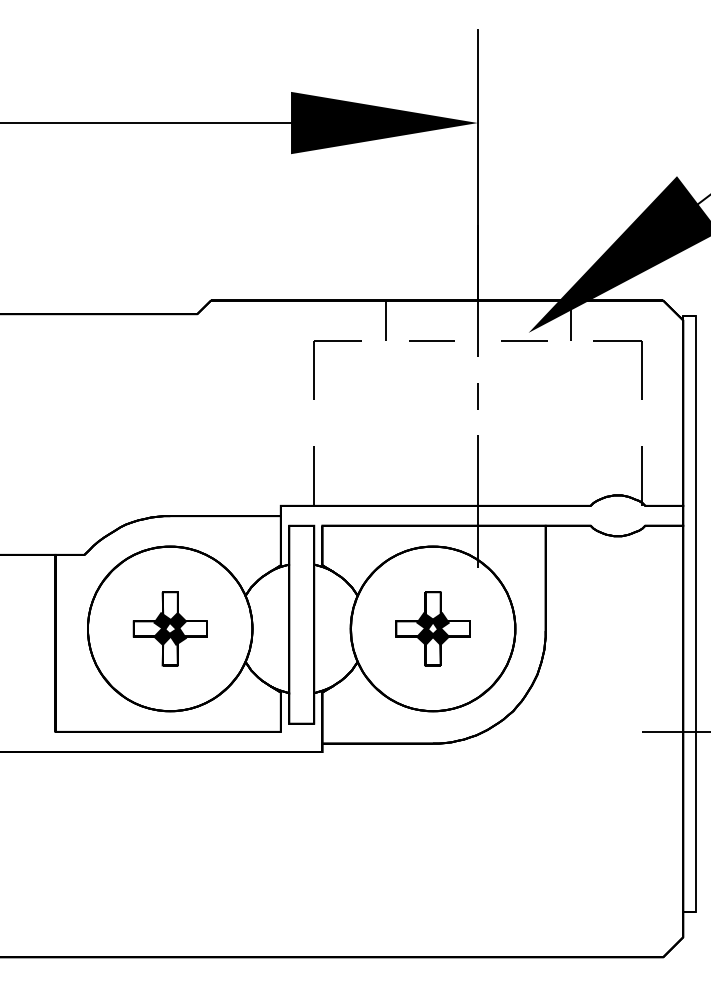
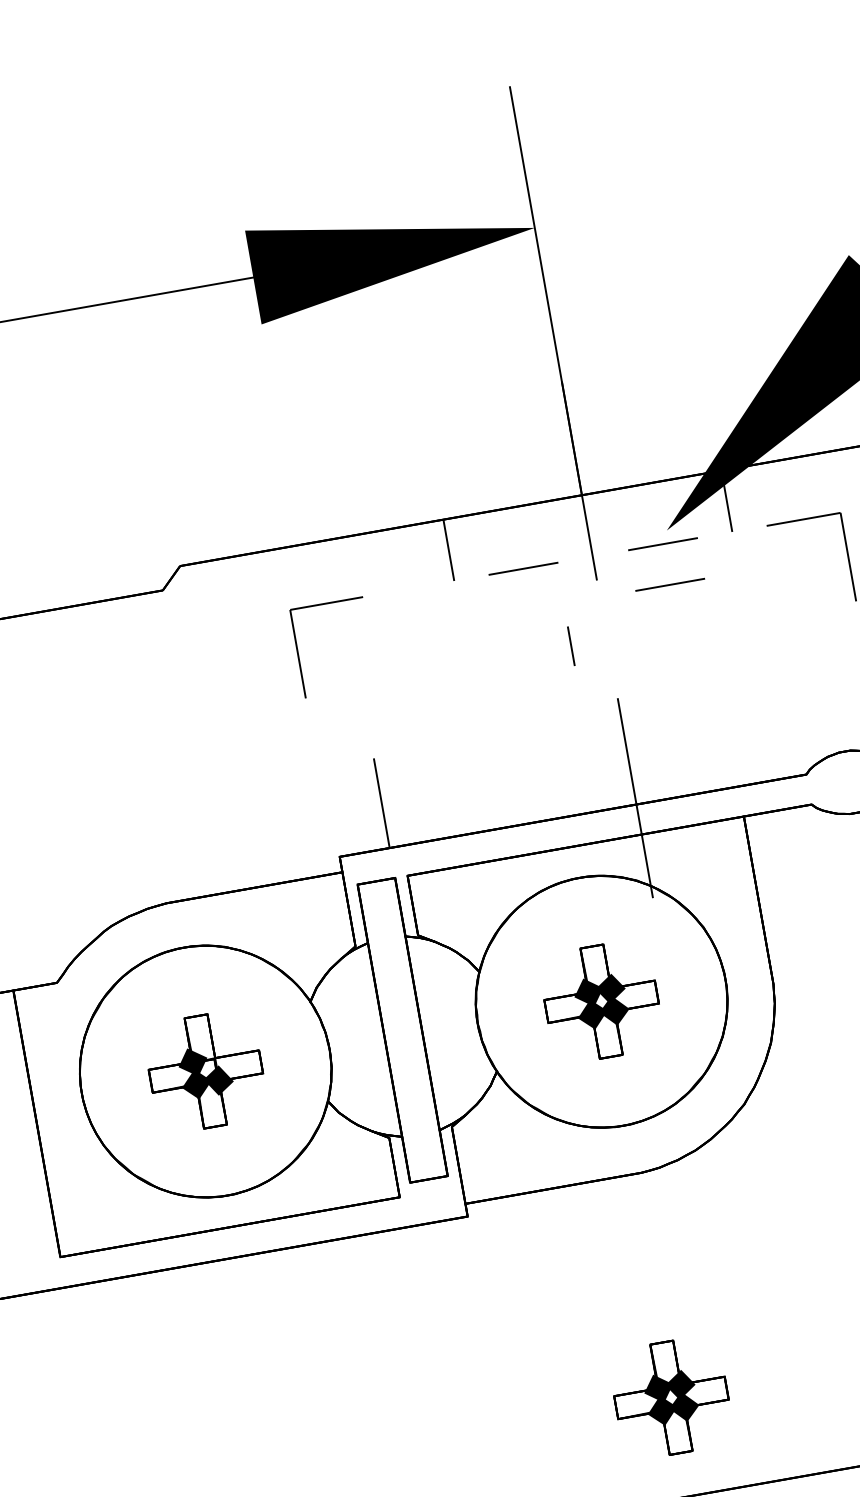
line: (524, 367) -> (669, 583), added
part: (314, 369) -> (298, 652), moved
line: (477, 396) -> (570, 646), moved
fill: (177, 621) -> (214, 1058), removed
part: (432, 891) -> (670, 1397), added

